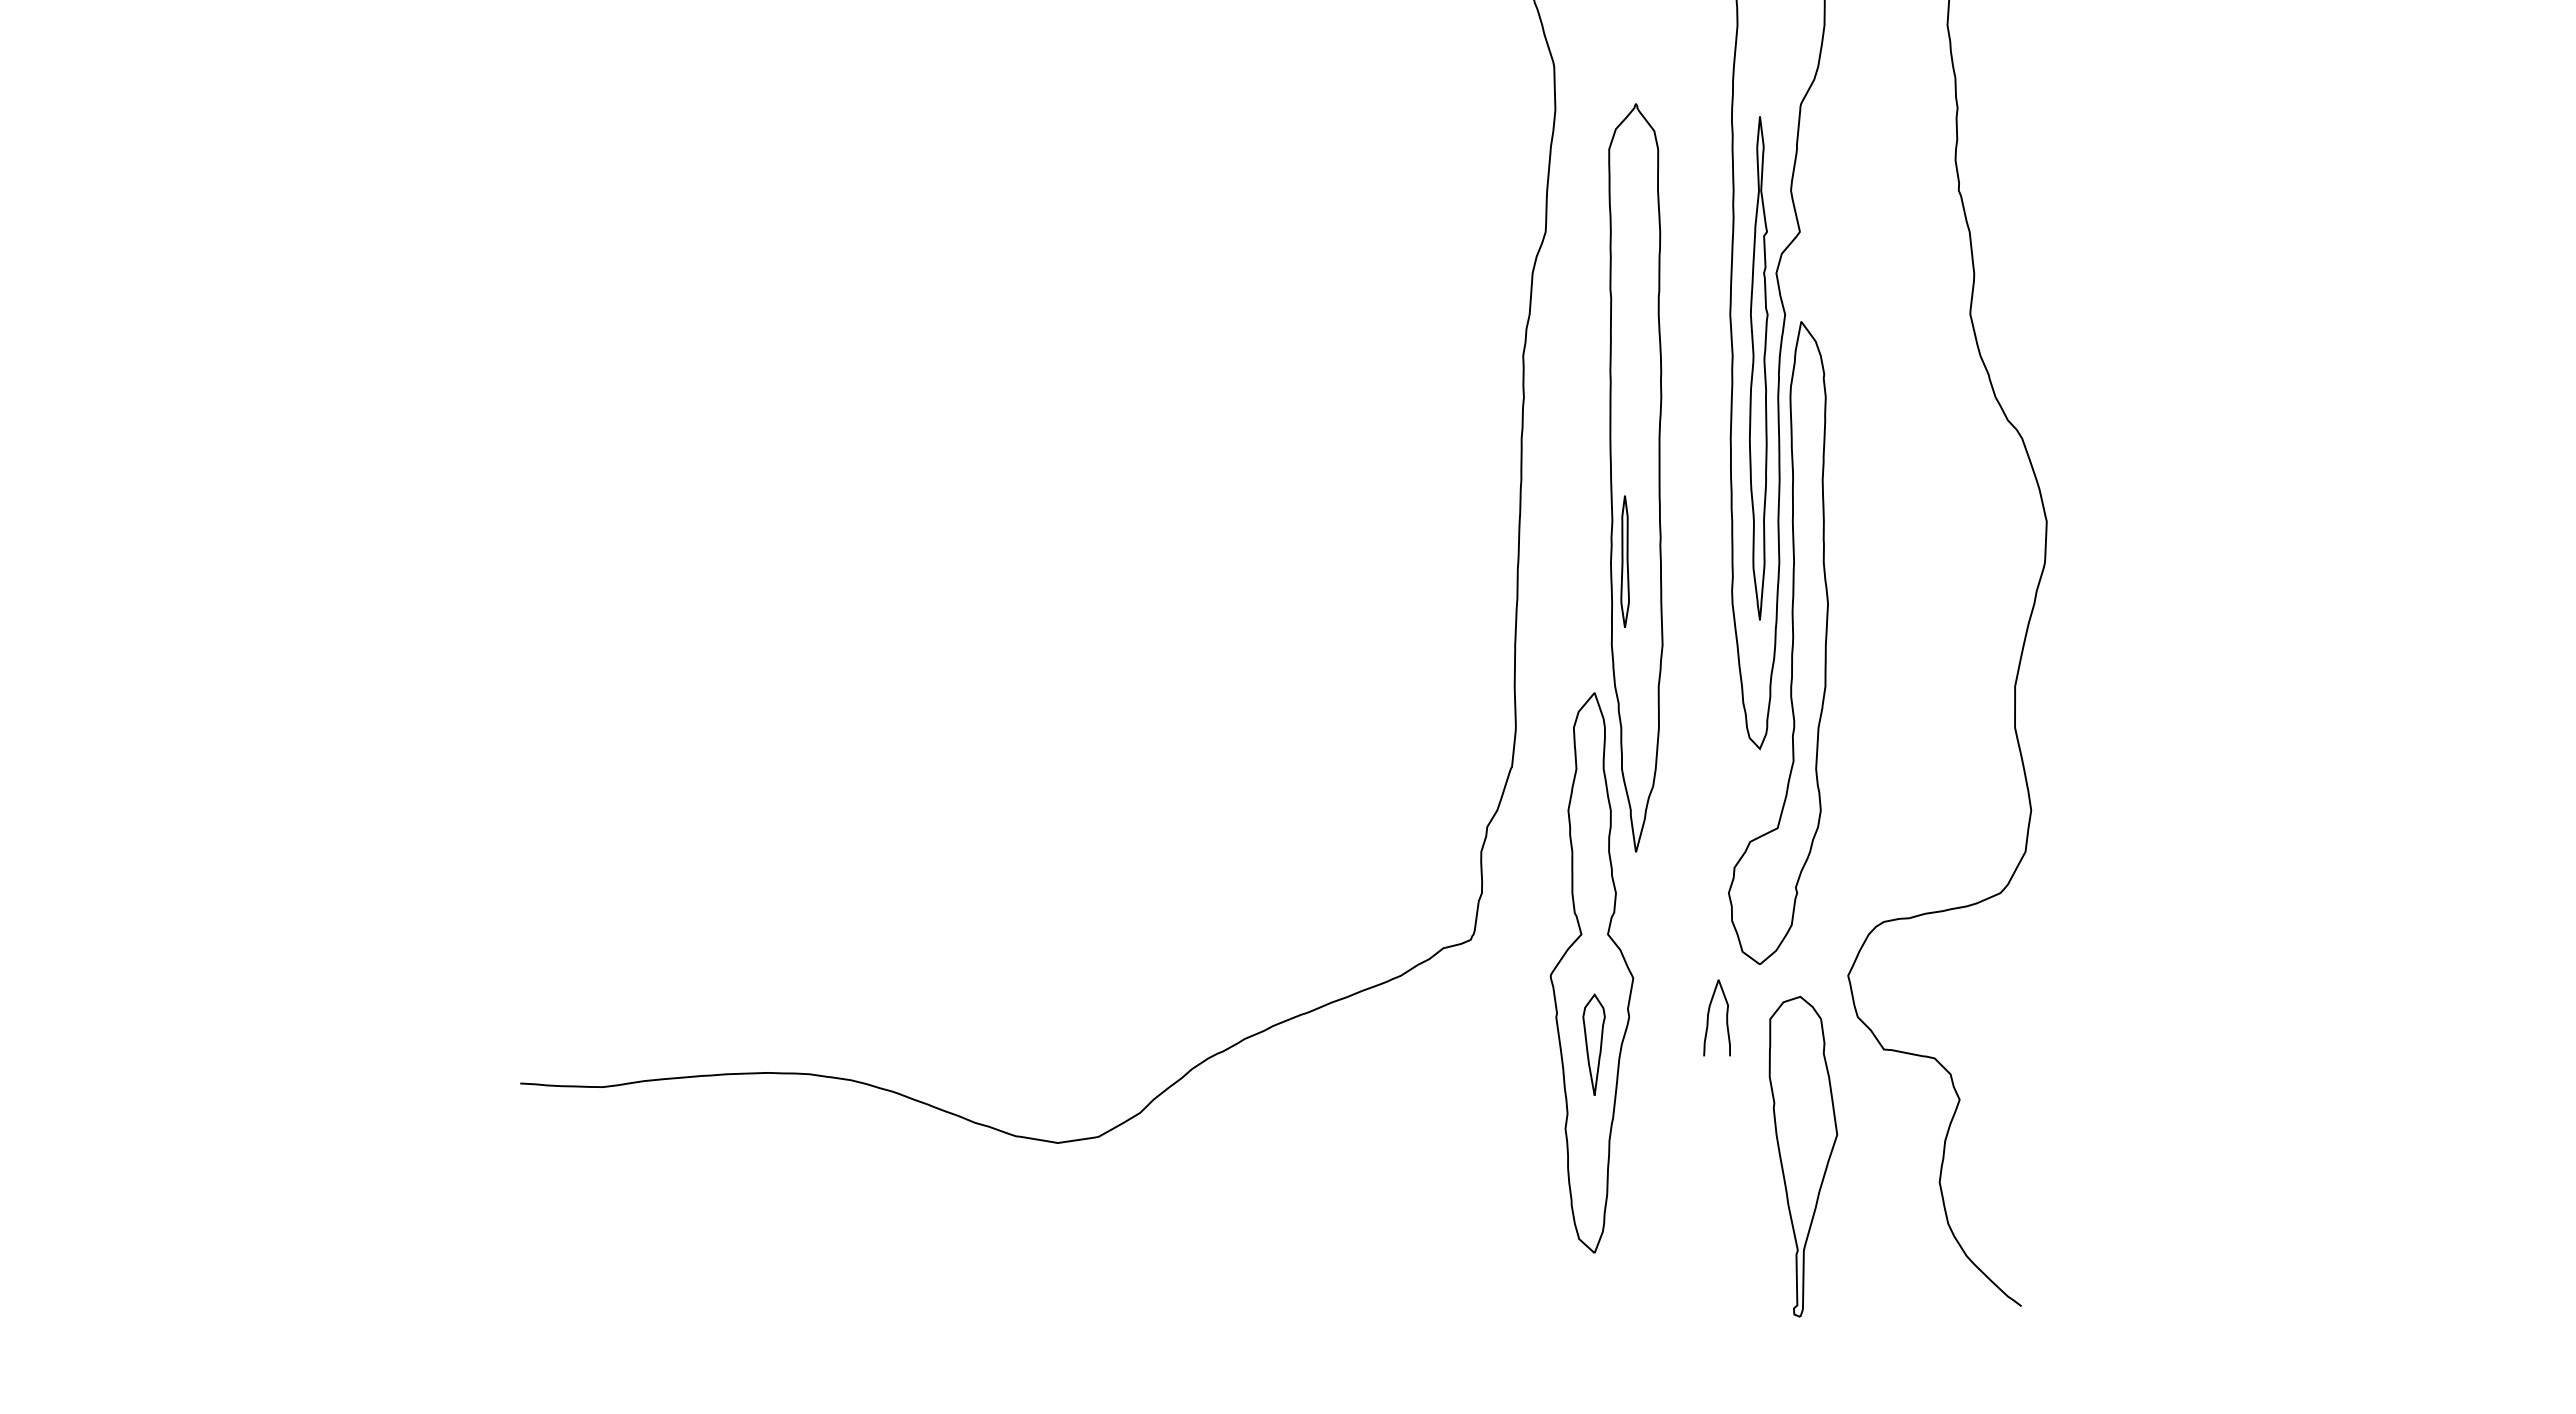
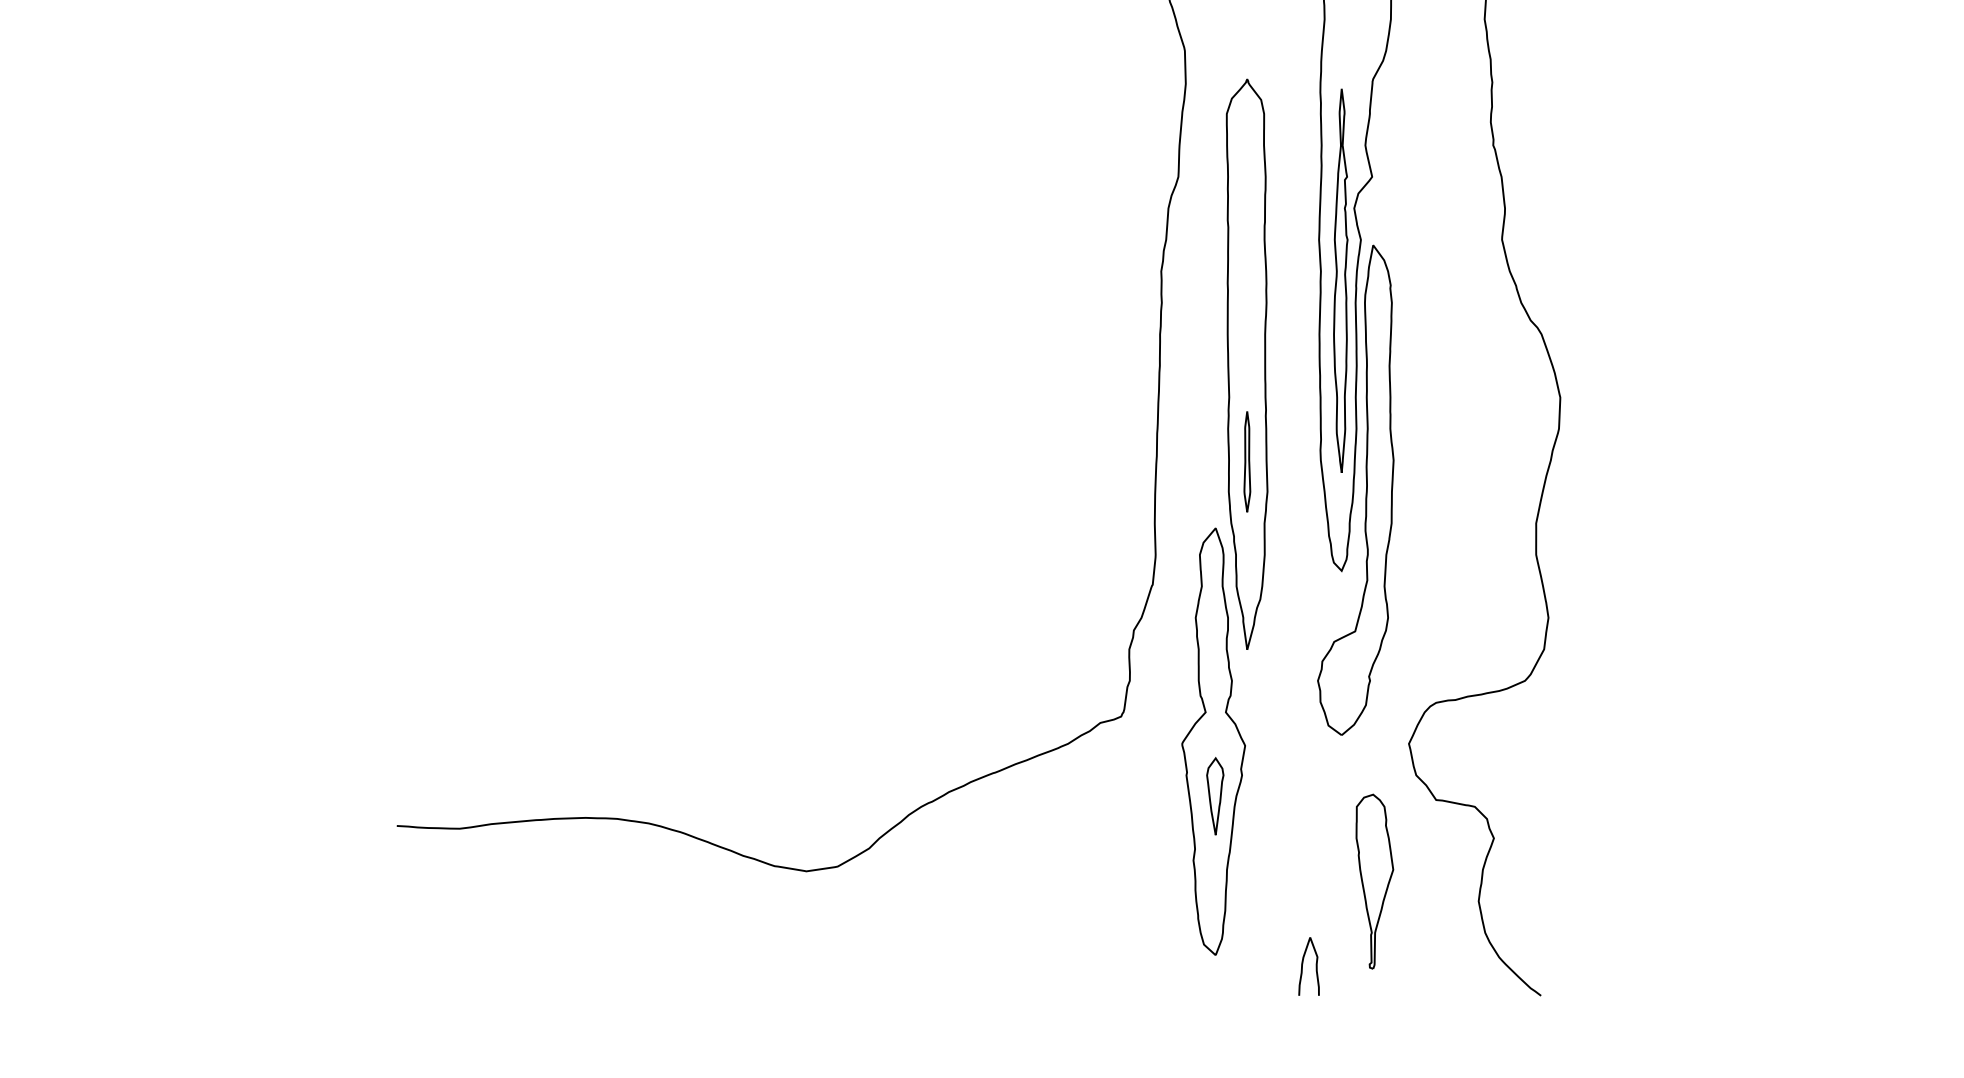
part: (1624, 561) -> (1246, 461), moved
curve: (1708, 1017) -> (1302, 966), moved
part: (1803, 1156) -> (1374, 881), size x0.71

